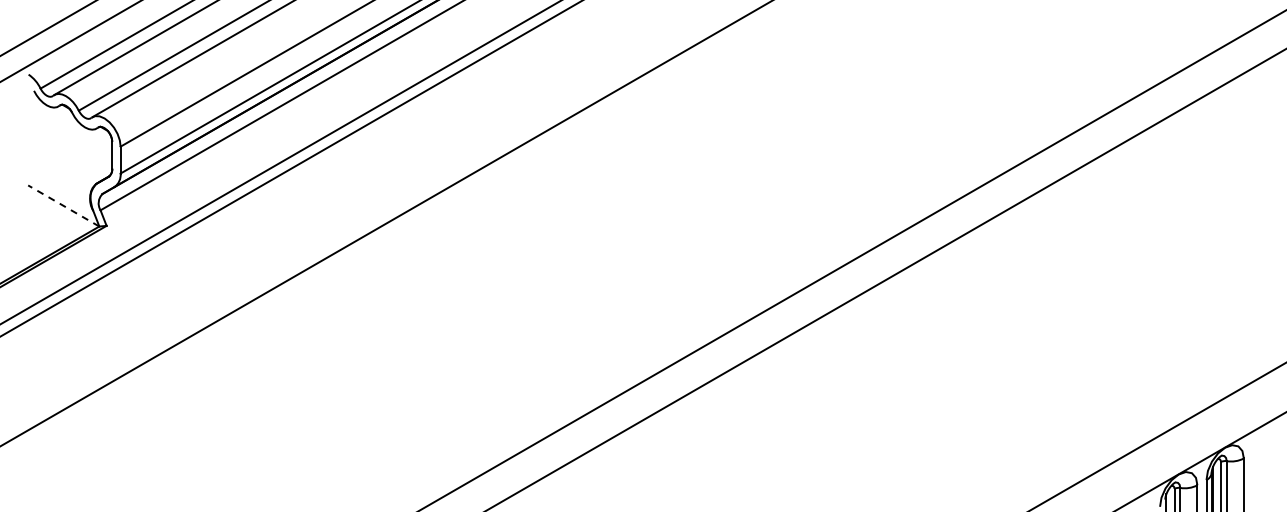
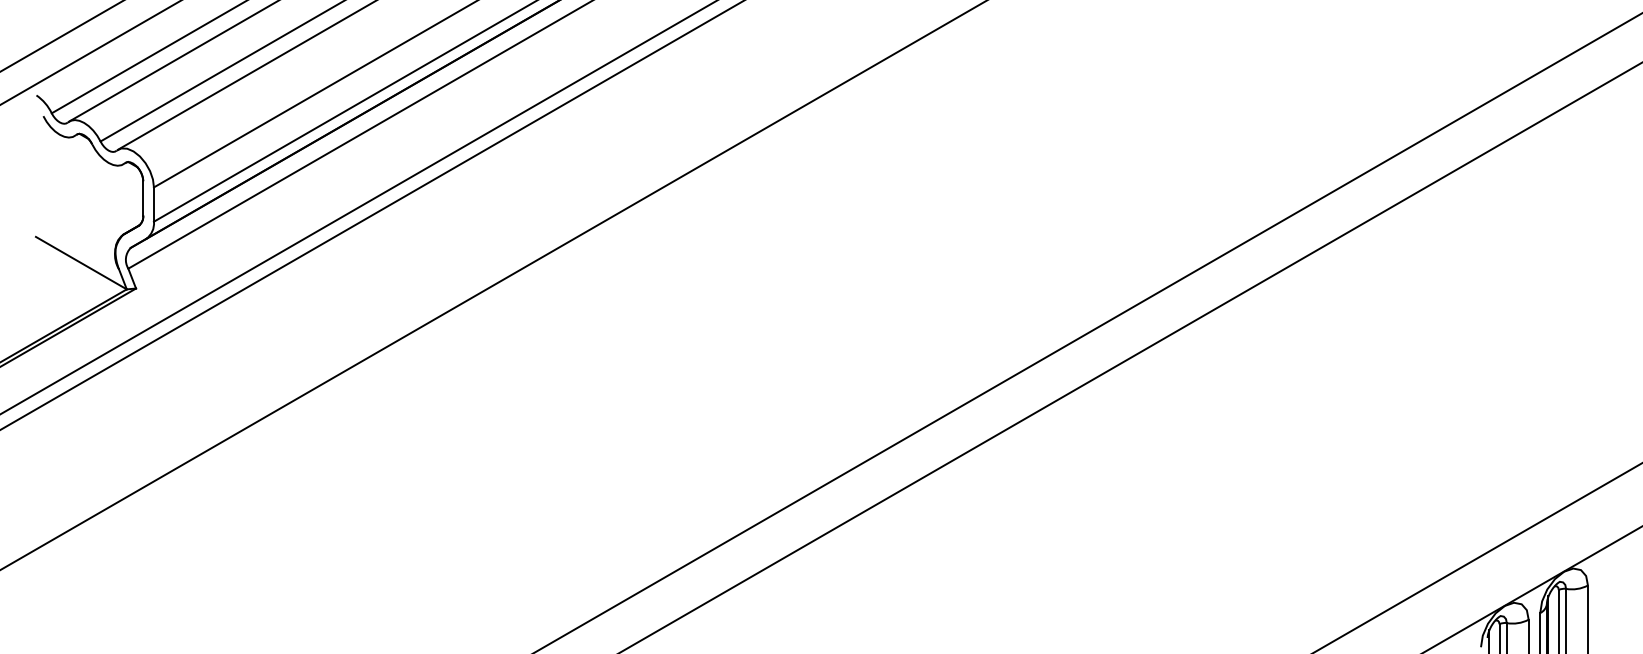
line: (63, 205) -> (81, 262), dashed -> solid

